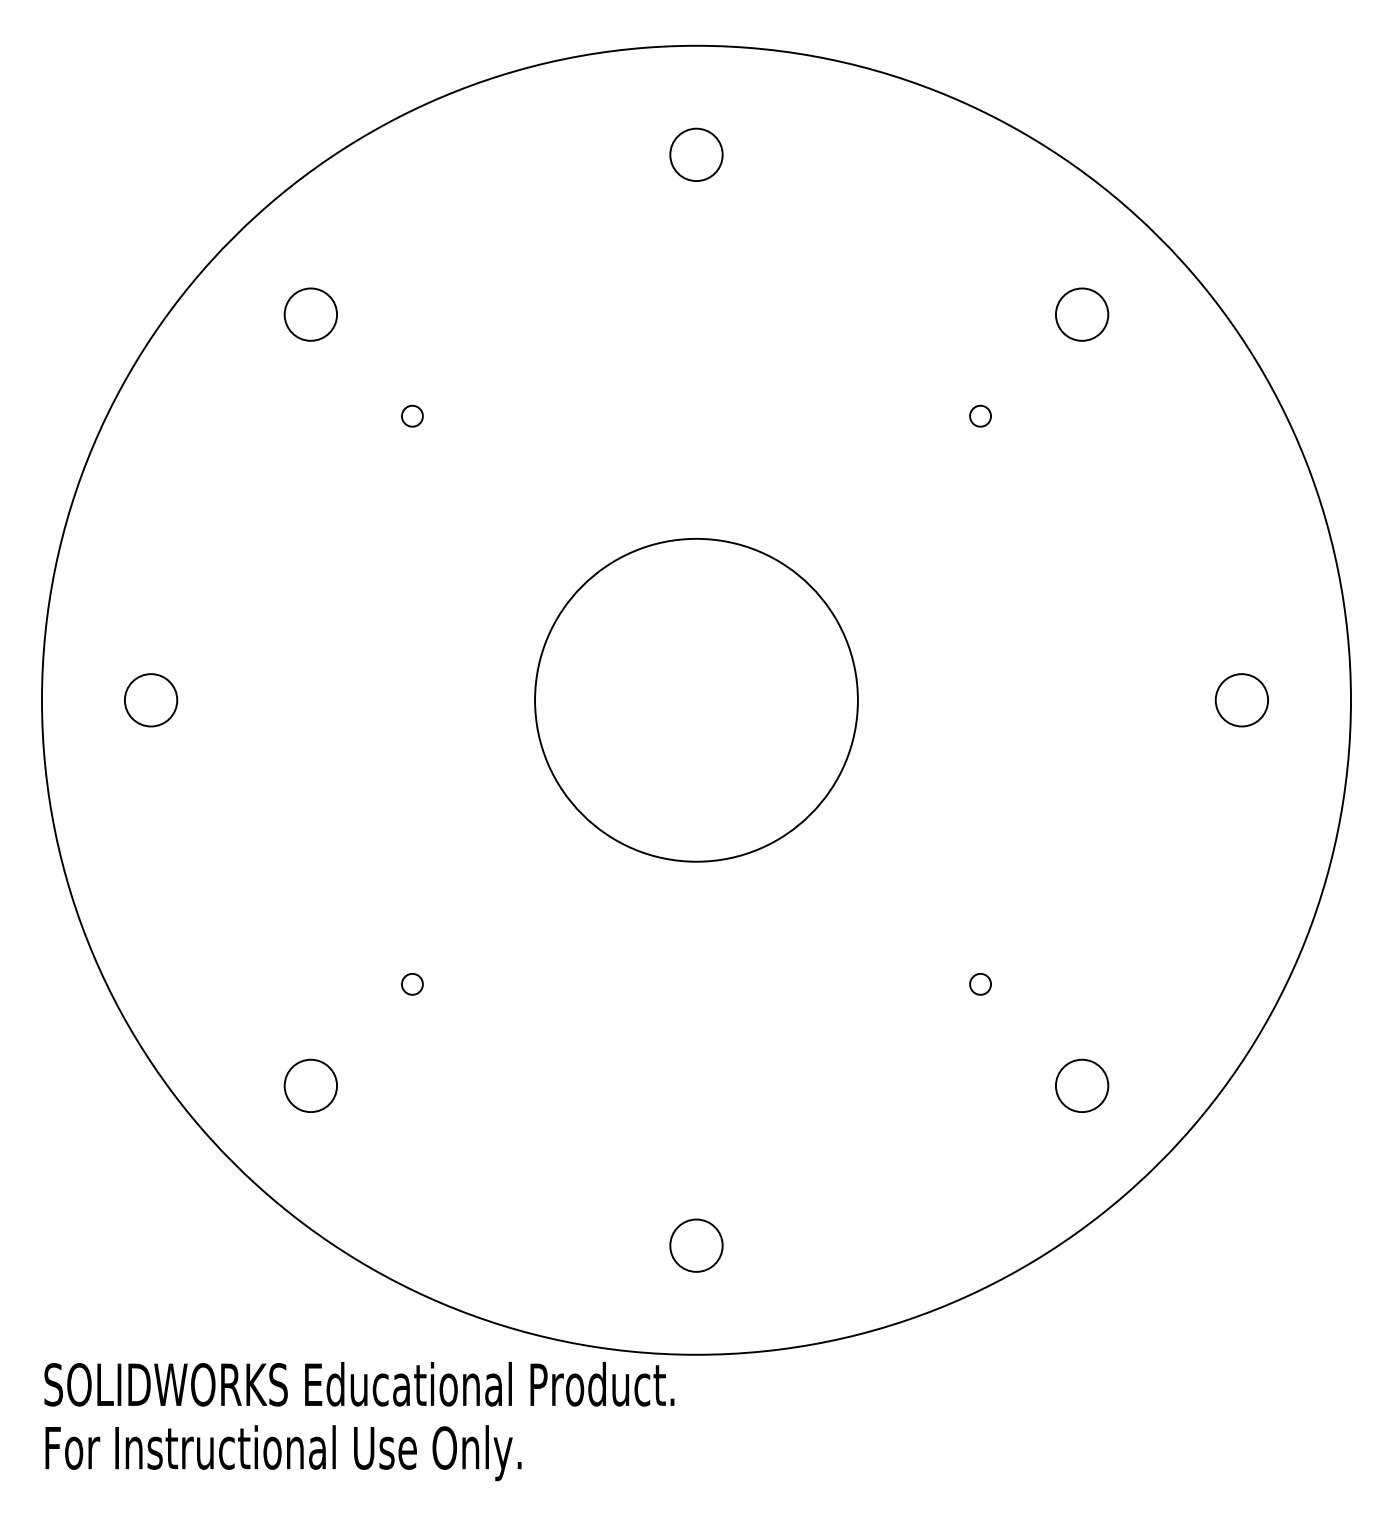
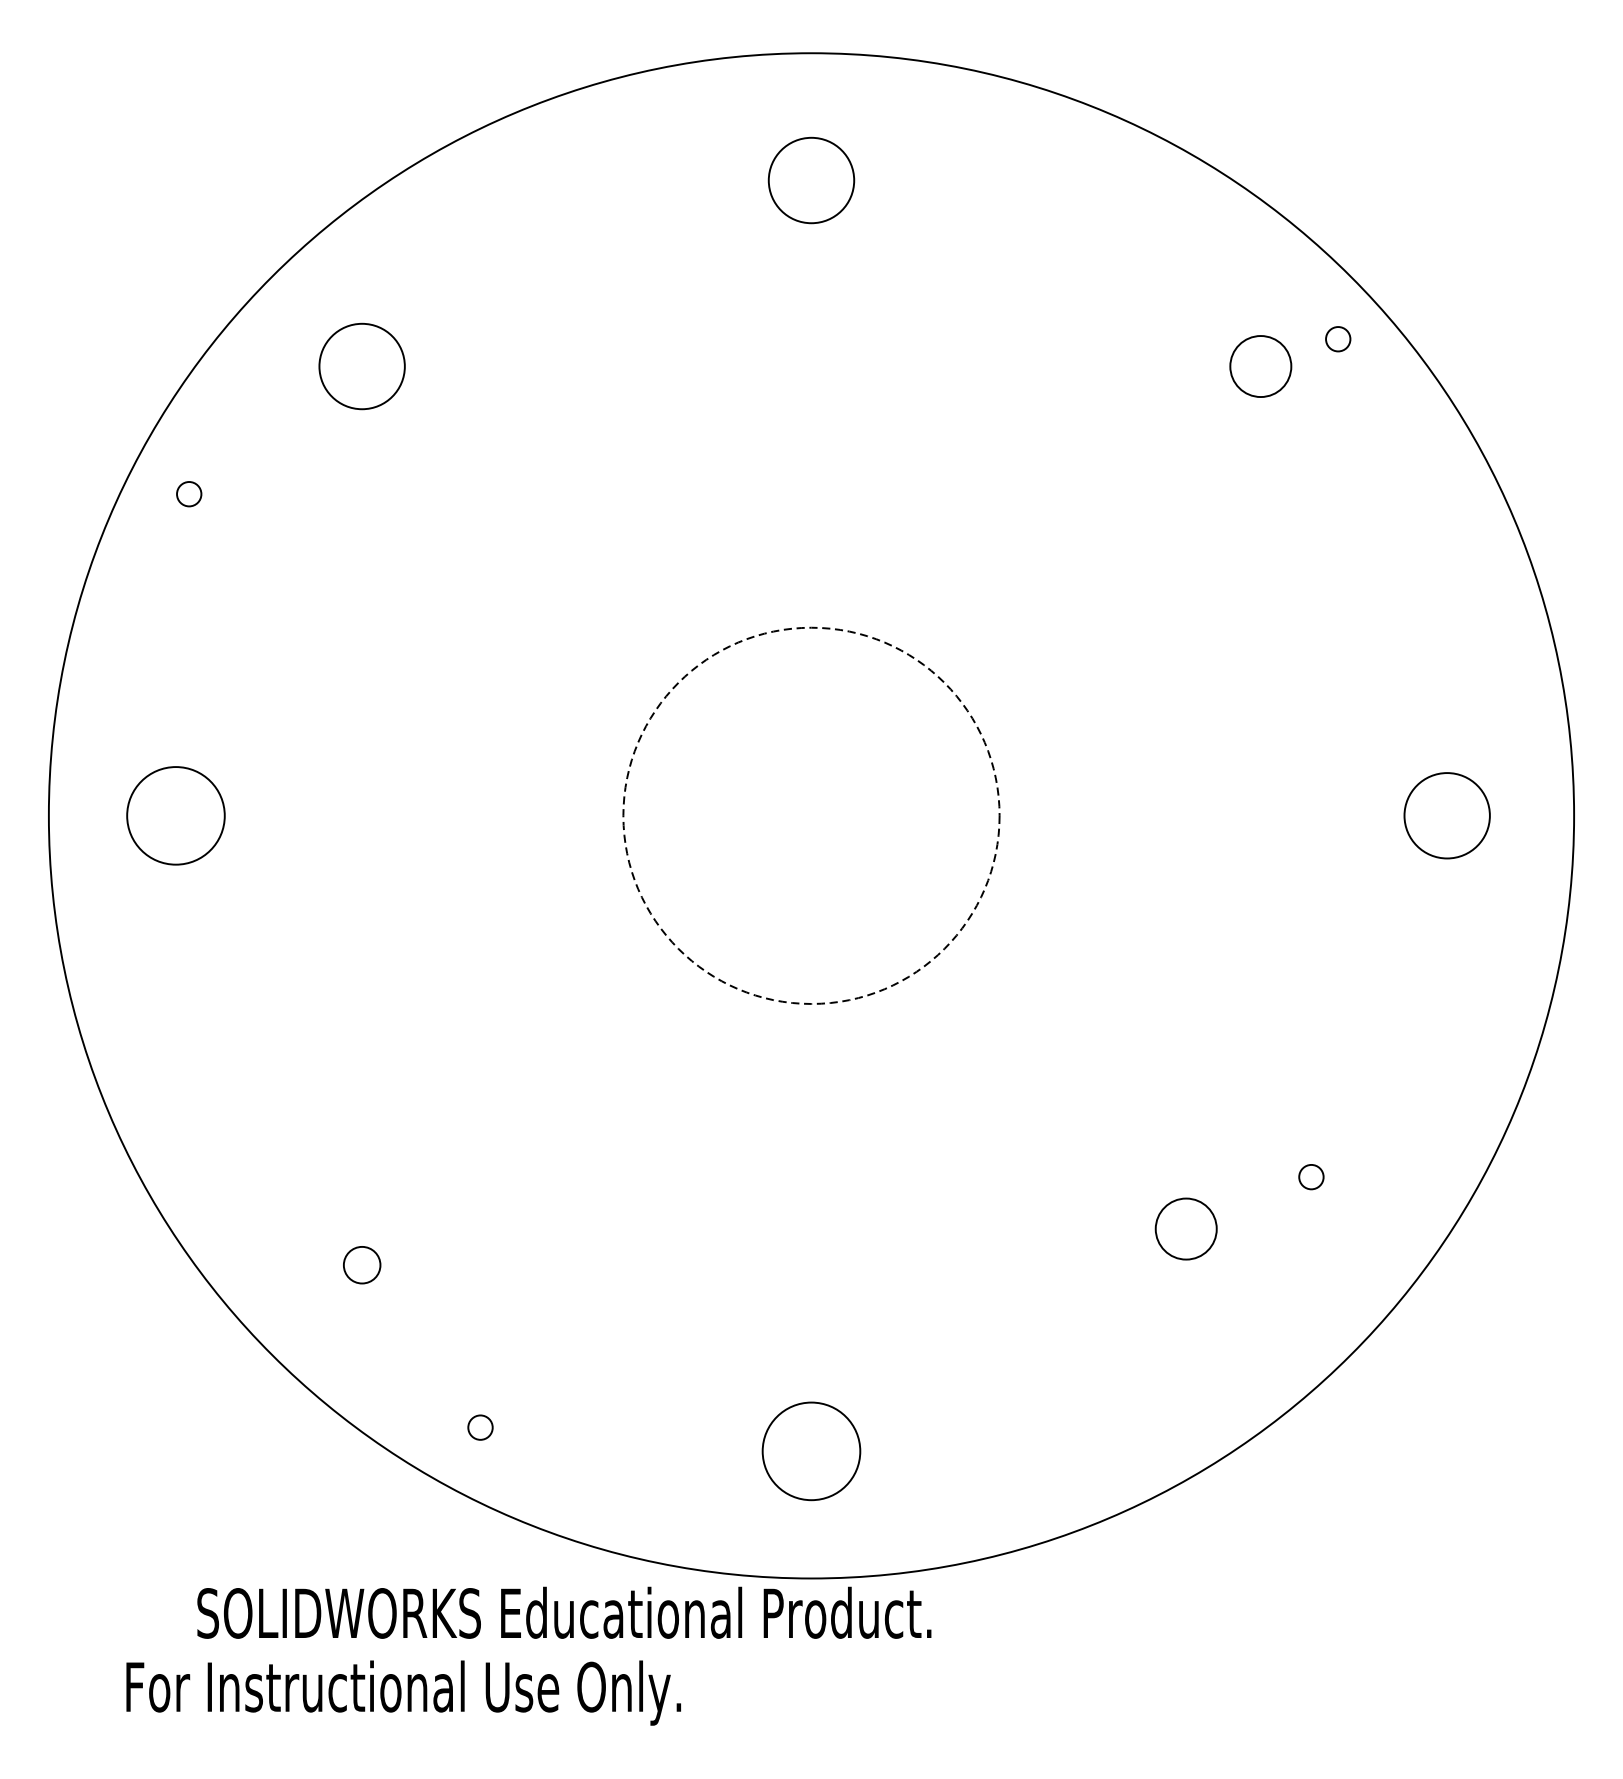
circle: (696, 154) -> (811, 179), size x1.4
circle: (310, 314) -> (361, 366), size x1.4
circle: (412, 415) -> (189, 493), moved
circle: (980, 415) -> (1338, 338), moved
circle: (696, 699) -> (811, 814), solid -> dashed
circle: (150, 700) -> (175, 816), size x1.6
circle: (1241, 700) -> (1446, 816), size x1.4
circle: (412, 984) -> (480, 1427), moved
circle: (980, 984) -> (1311, 1177), moved
circle: (310, 1085) -> (361, 1264), size x0.6
circle: (1082, 1085) -> (1186, 1228), moved
circle: (696, 1245) -> (811, 1451), size x1.6
text: (359, 1384) -> (564, 1613), moved
text: (283, 1453) -> (403, 1693), moved

